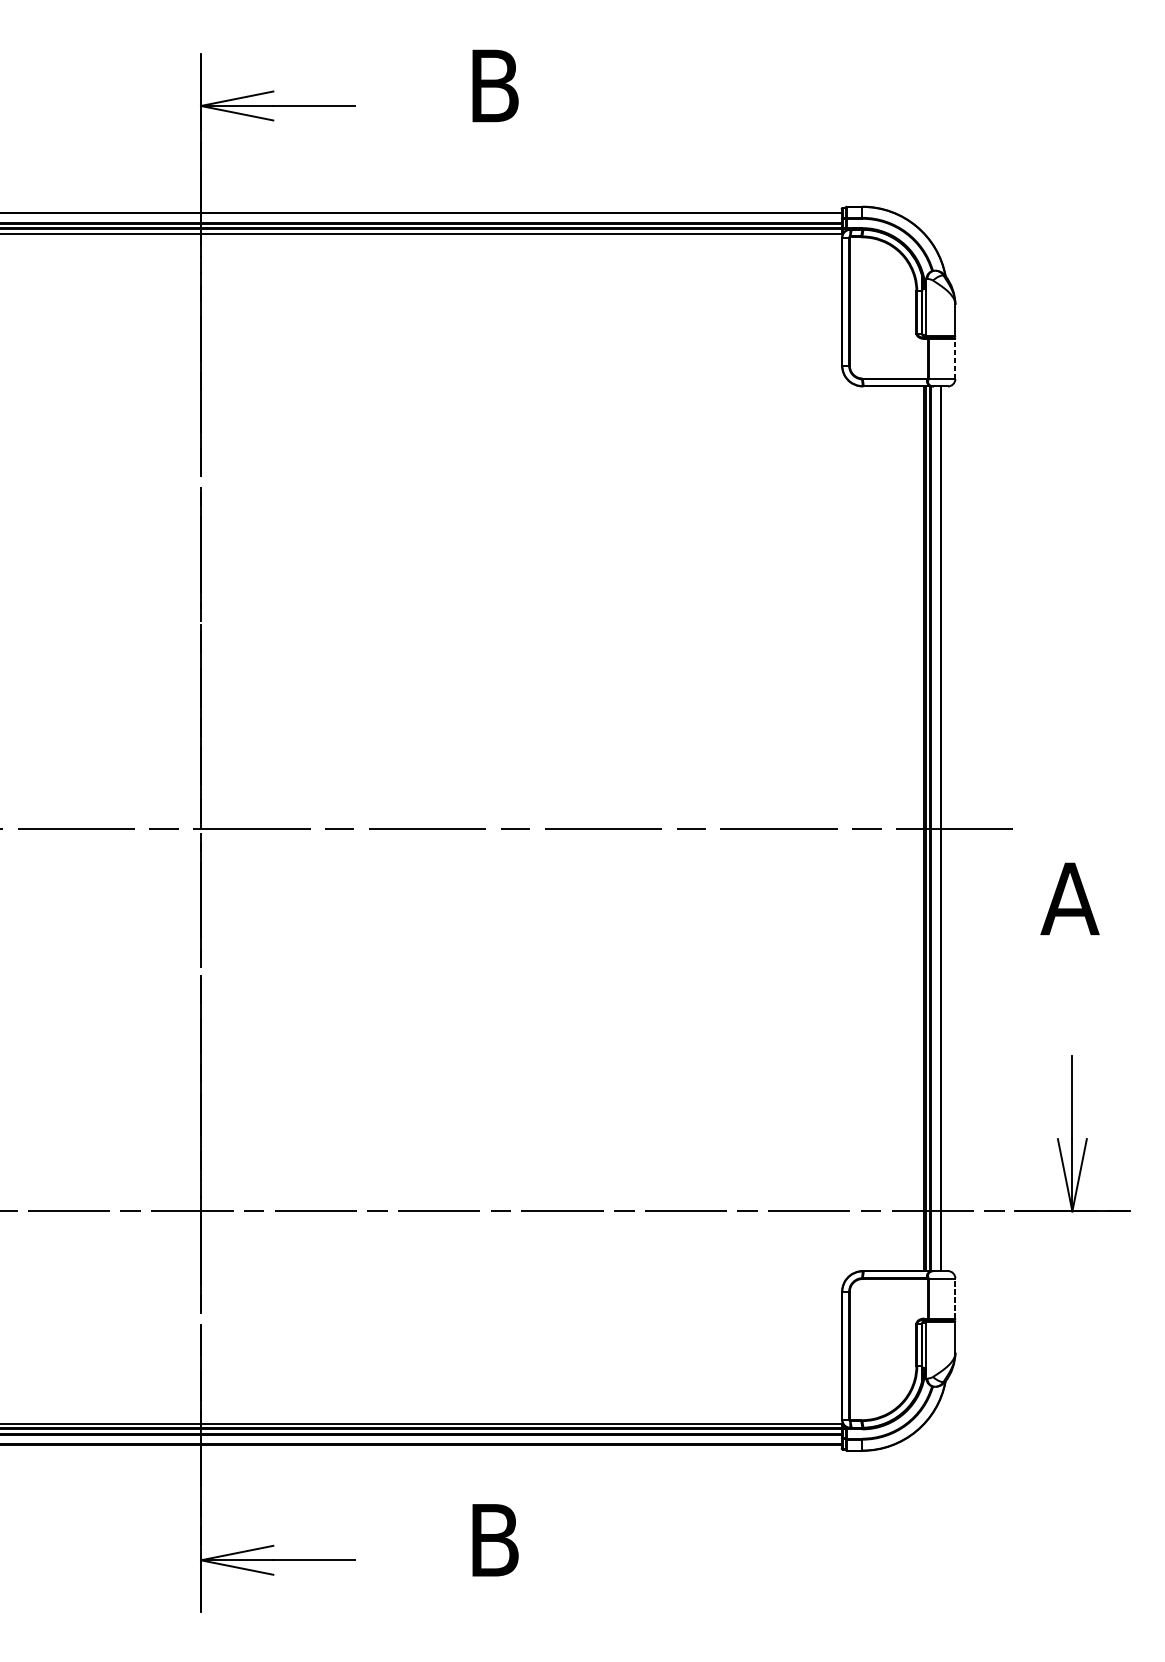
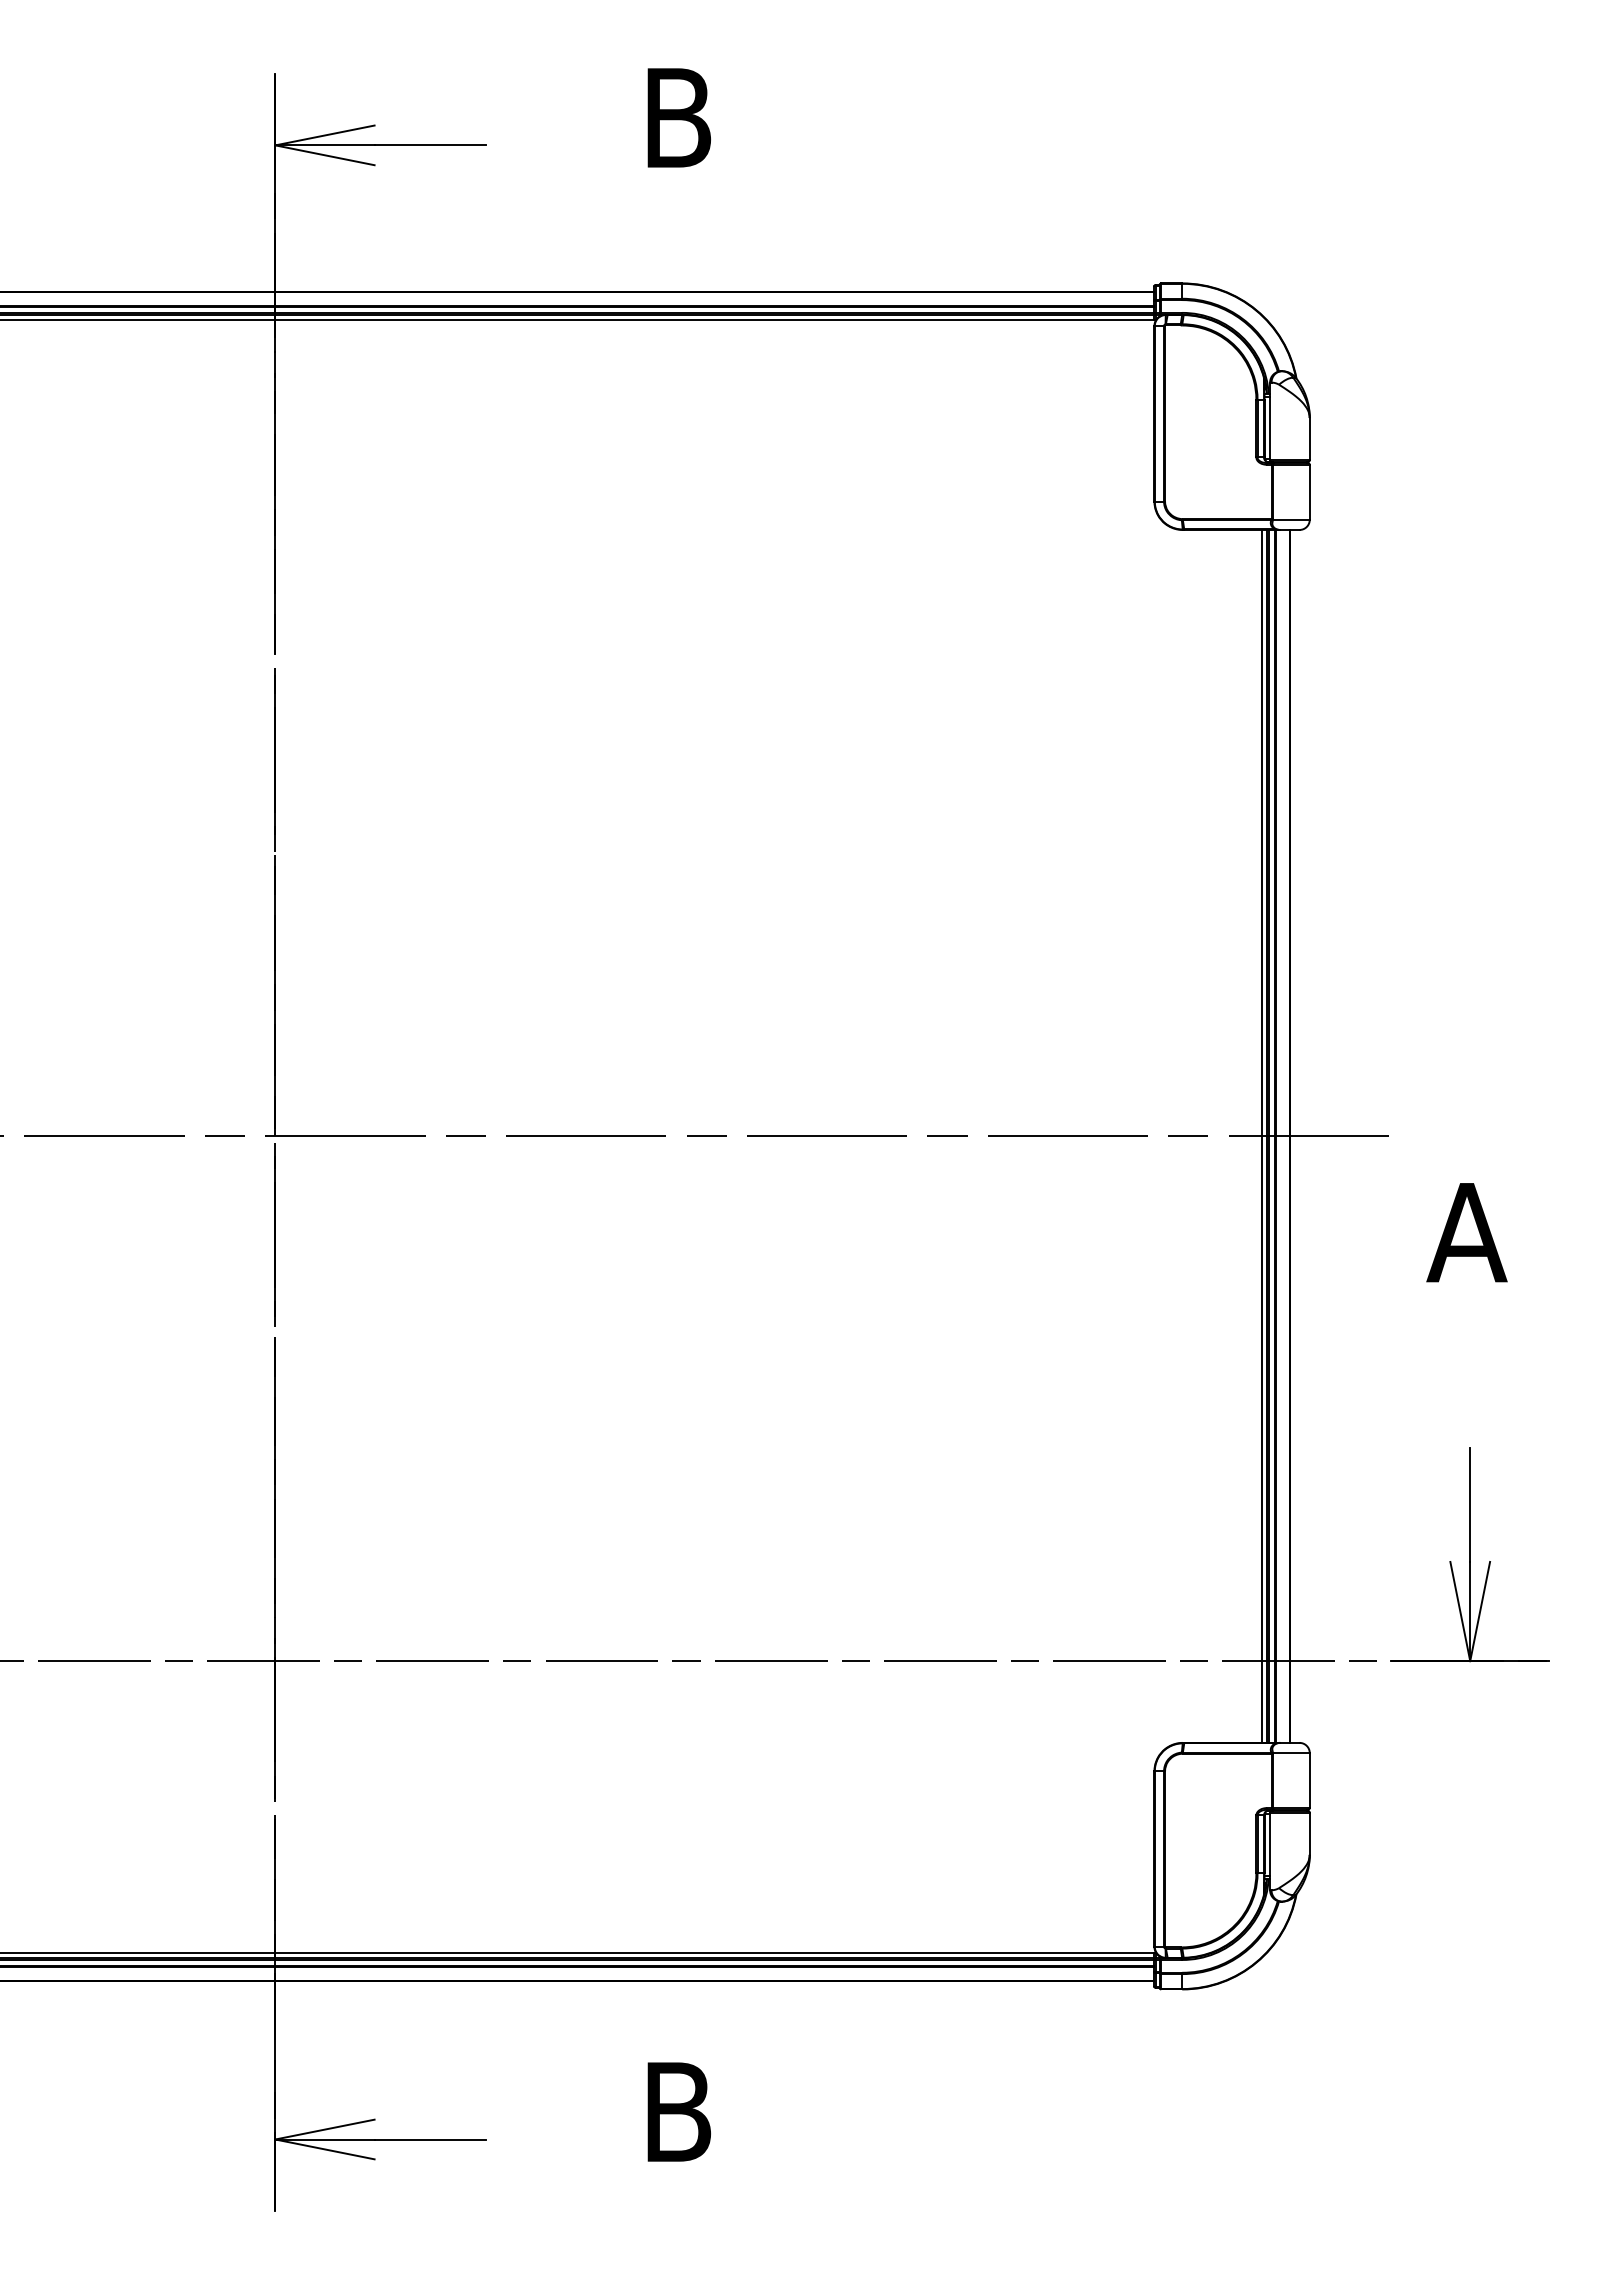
line: (955, 358) -> (1309, 491), dashed -> solid
line: (920, 828) -> (1261, 1135), added
line: (955, 1298) -> (1309, 1780), dashed -> solid

